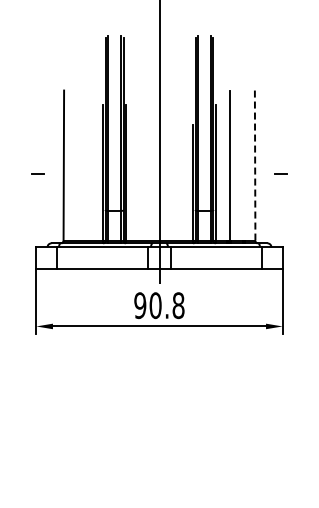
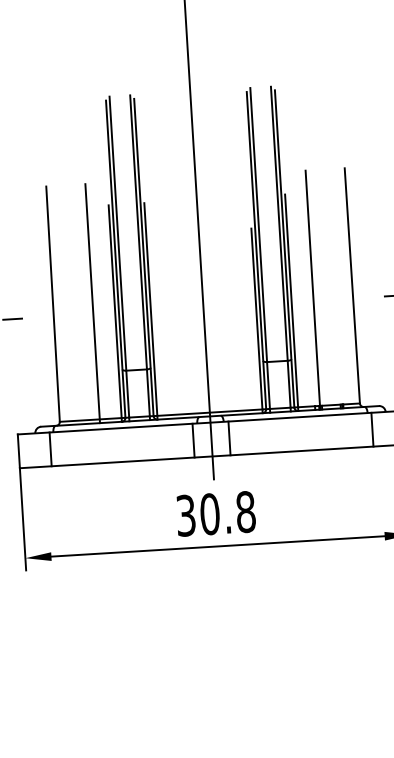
line: (89, 166) -> (93, 302), added
line: (255, 166) -> (352, 287), dashed -> solid
text: (140, 305) -> (186, 515), 90.8 -> 30.8

